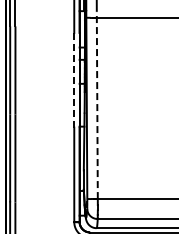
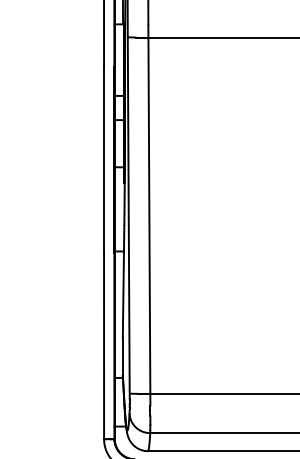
line: (74, 79) -> (104, 158), dashed -> solid
line: (97, 105) -> (149, 209), dashed -> solid

